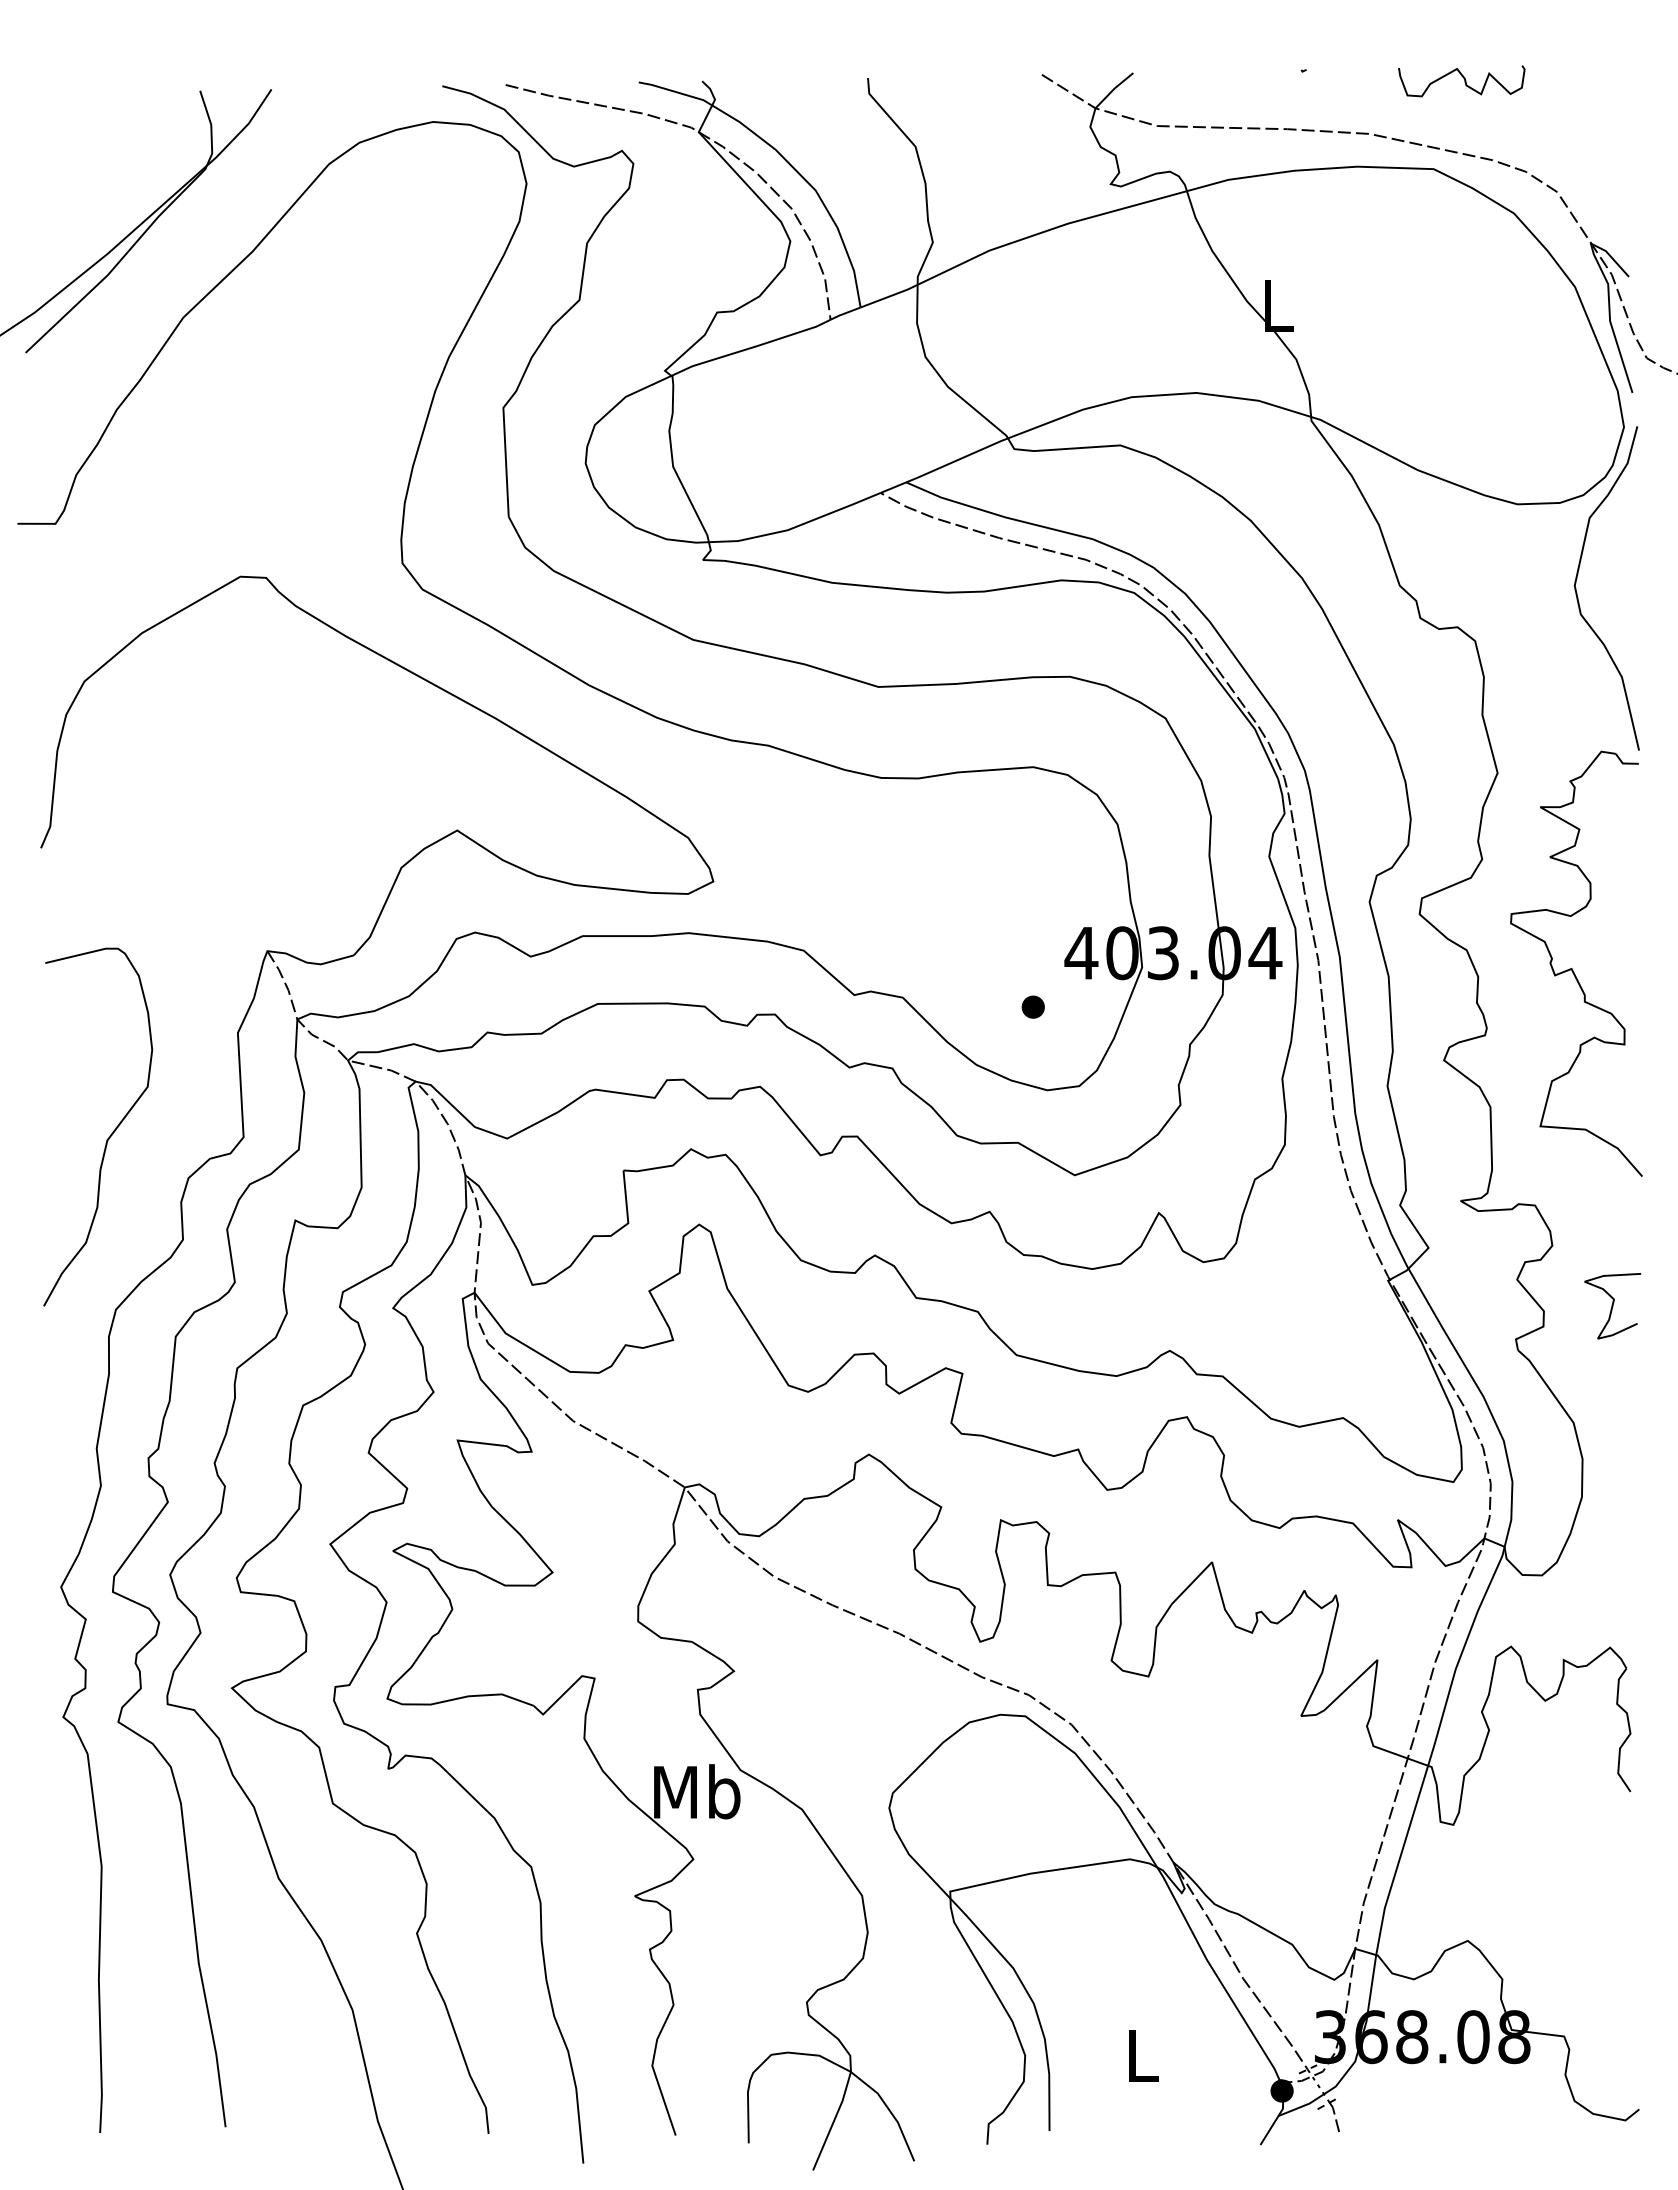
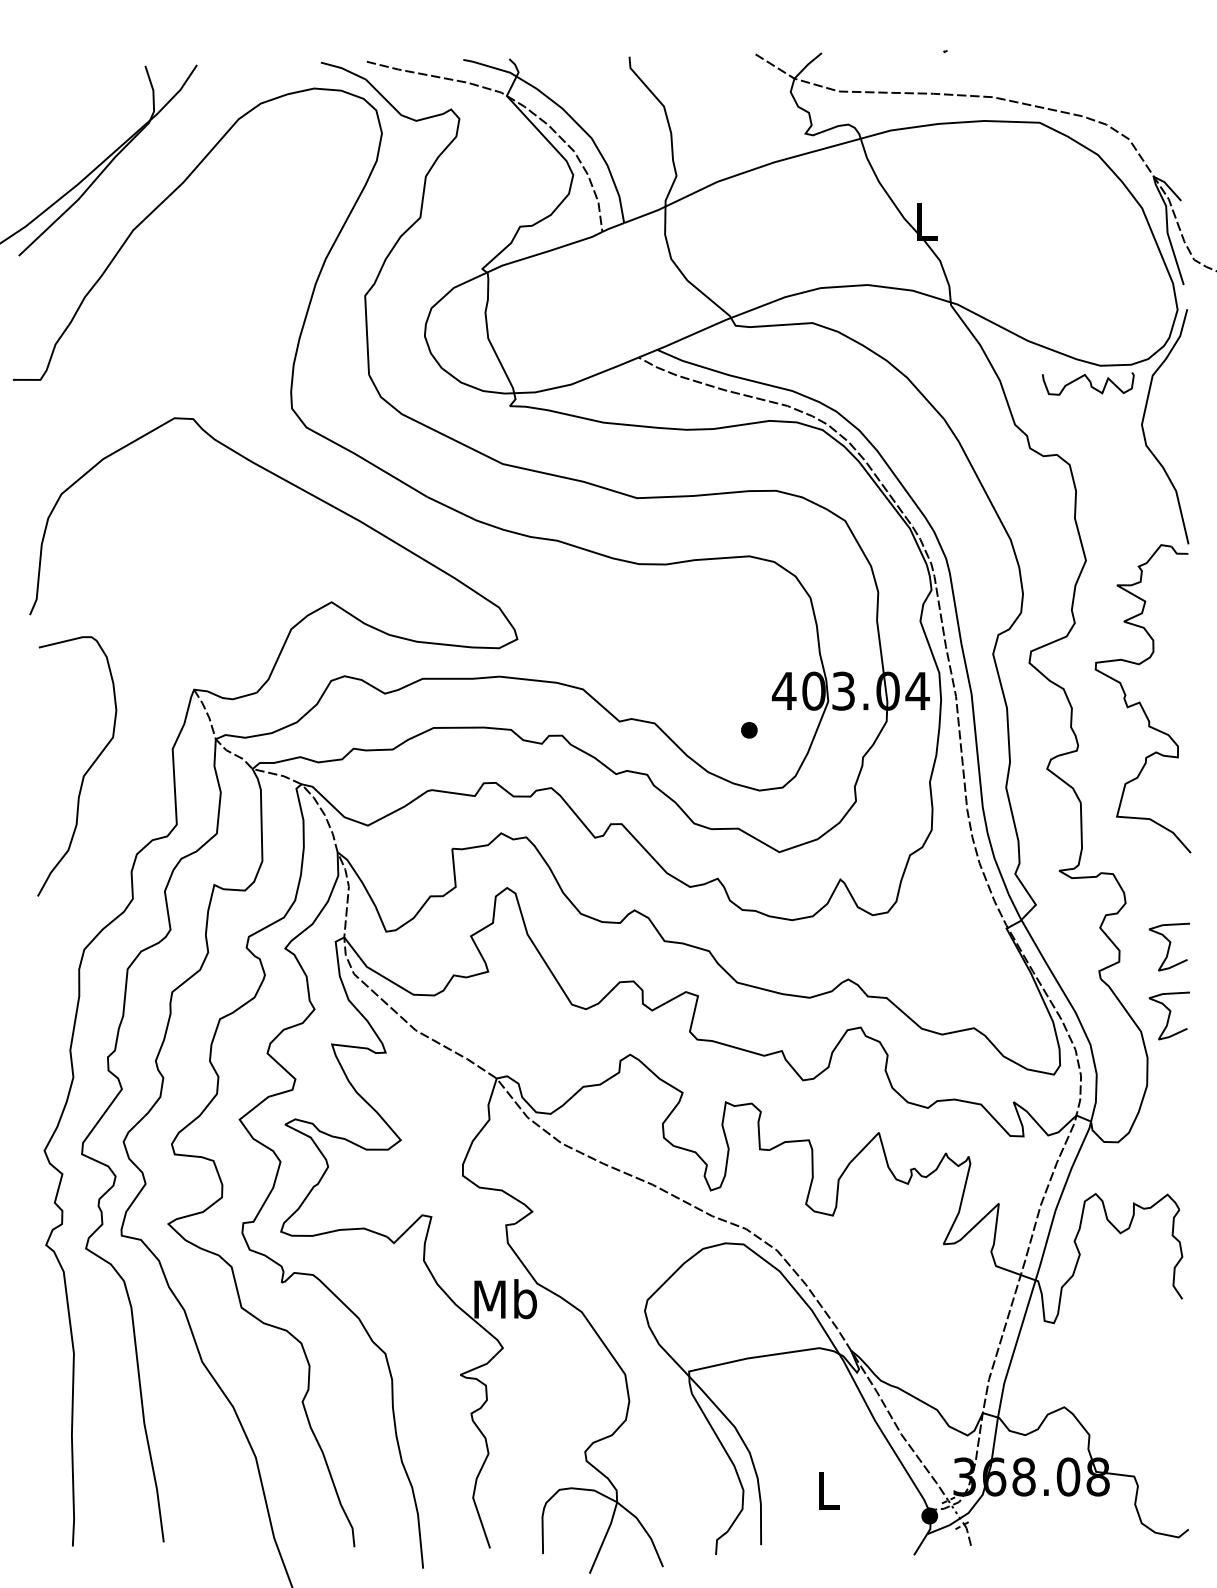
curve: (1464, 81) -> (1090, 384), moved
curve: (109, 1135) -> (85, 772), moved
curve: (1612, 1401) -> (1169, 1016), added

